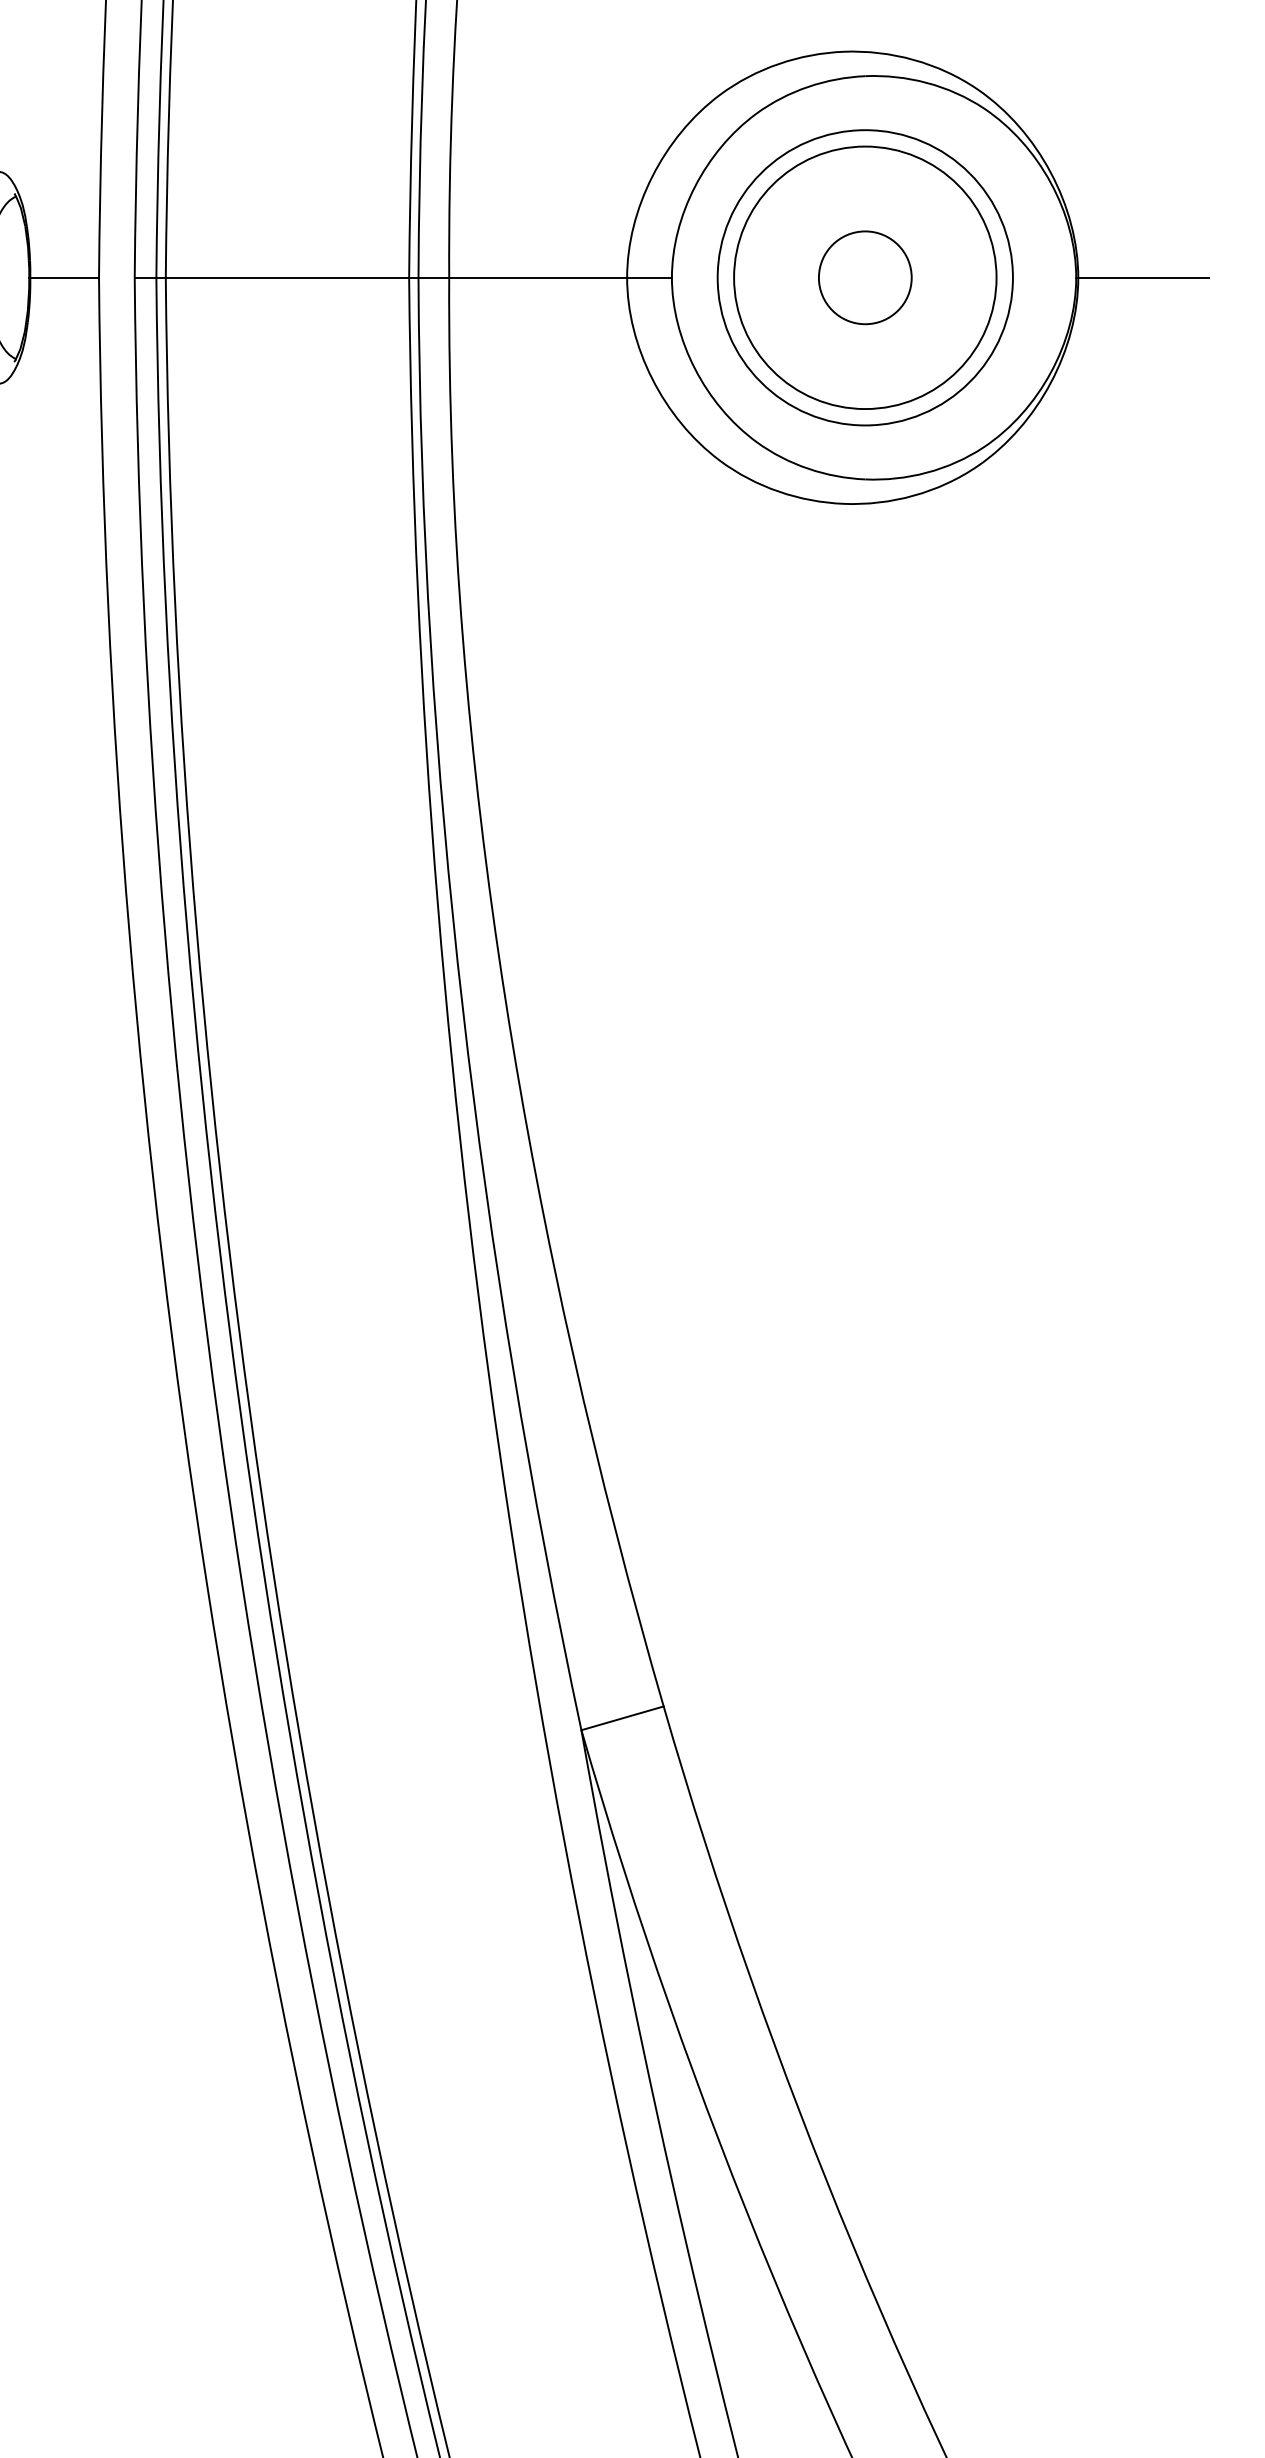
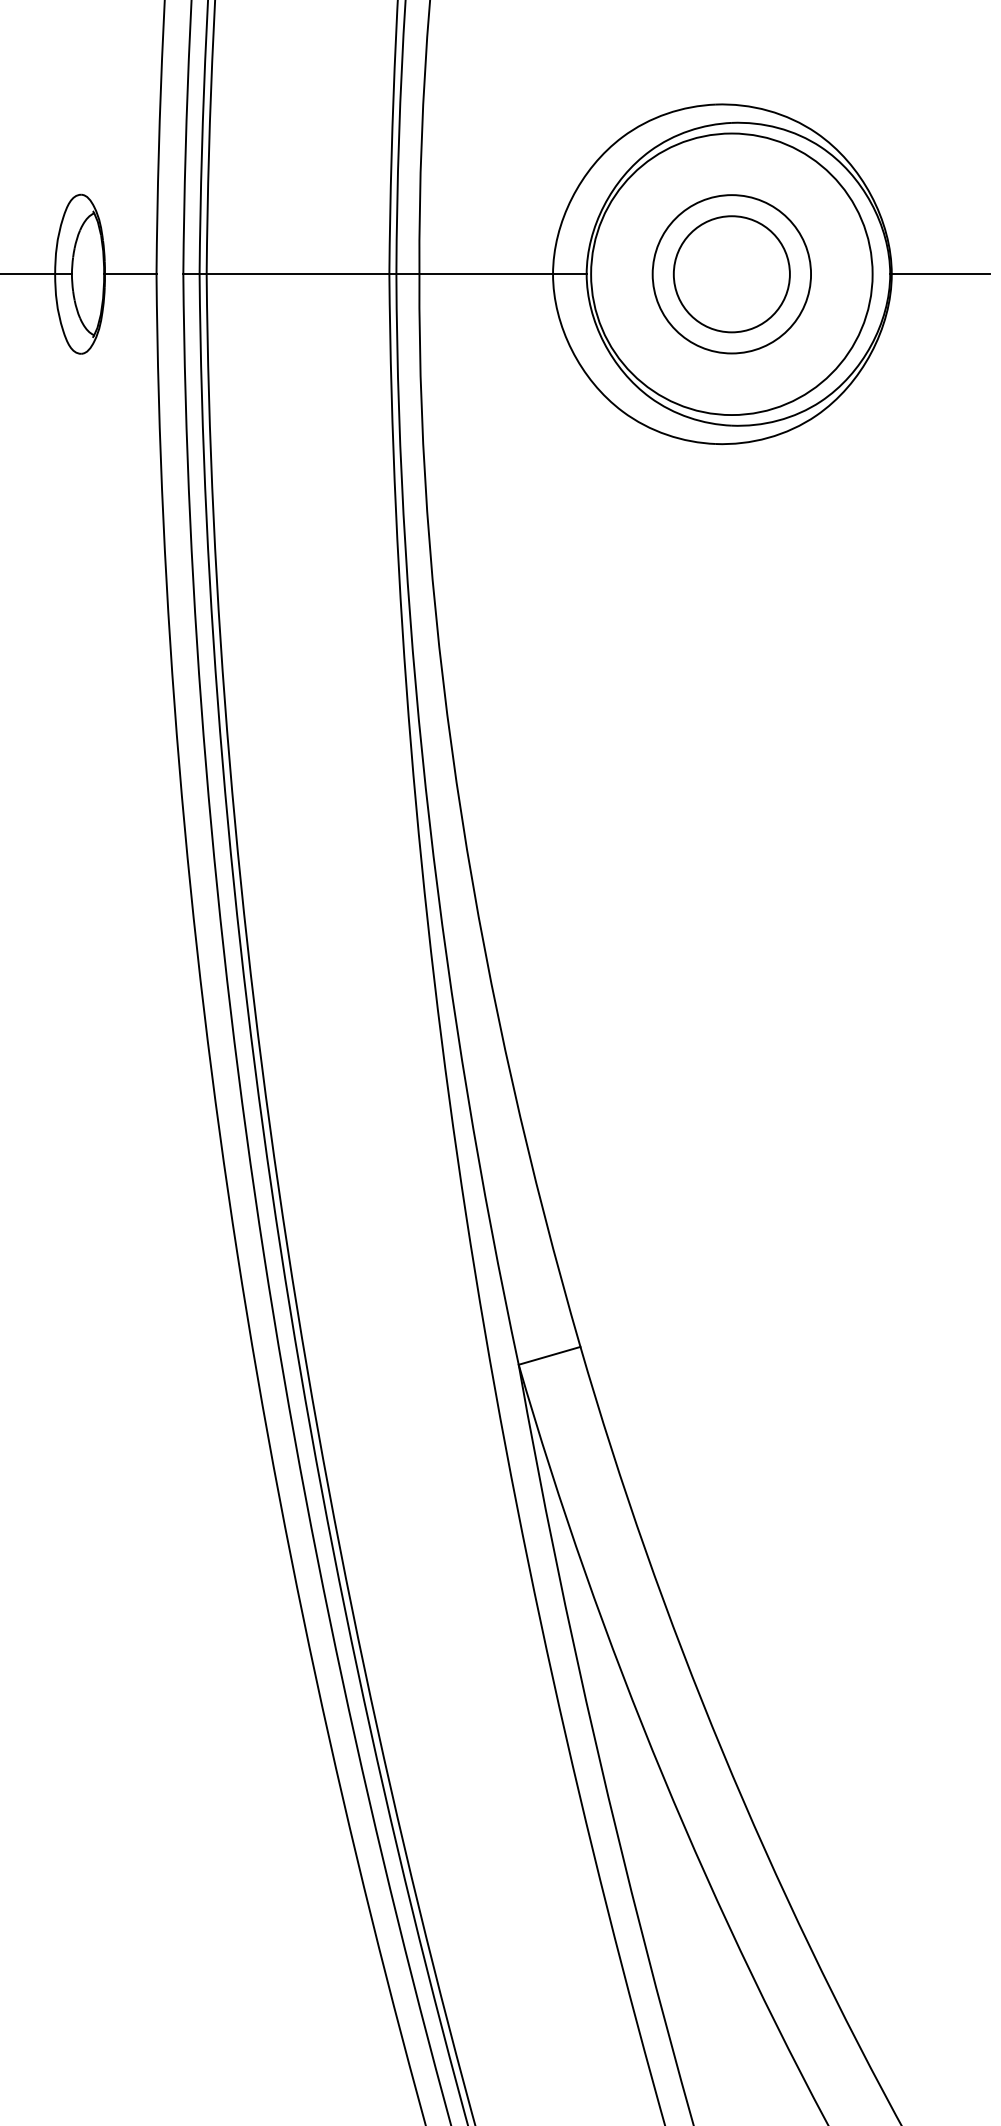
circle: (864, 278) -> (731, 274), size x0.71
circle: (864, 278) -> (731, 274), size x1.43
circle: (864, 278) -> (731, 274), size x1.67

